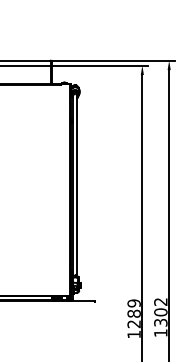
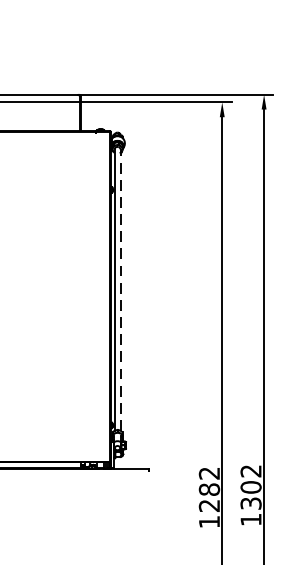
line: (77, 185) -> (121, 289), solid -> dashed
text: (133, 303) -> (208, 473), 1289 -> 1282

